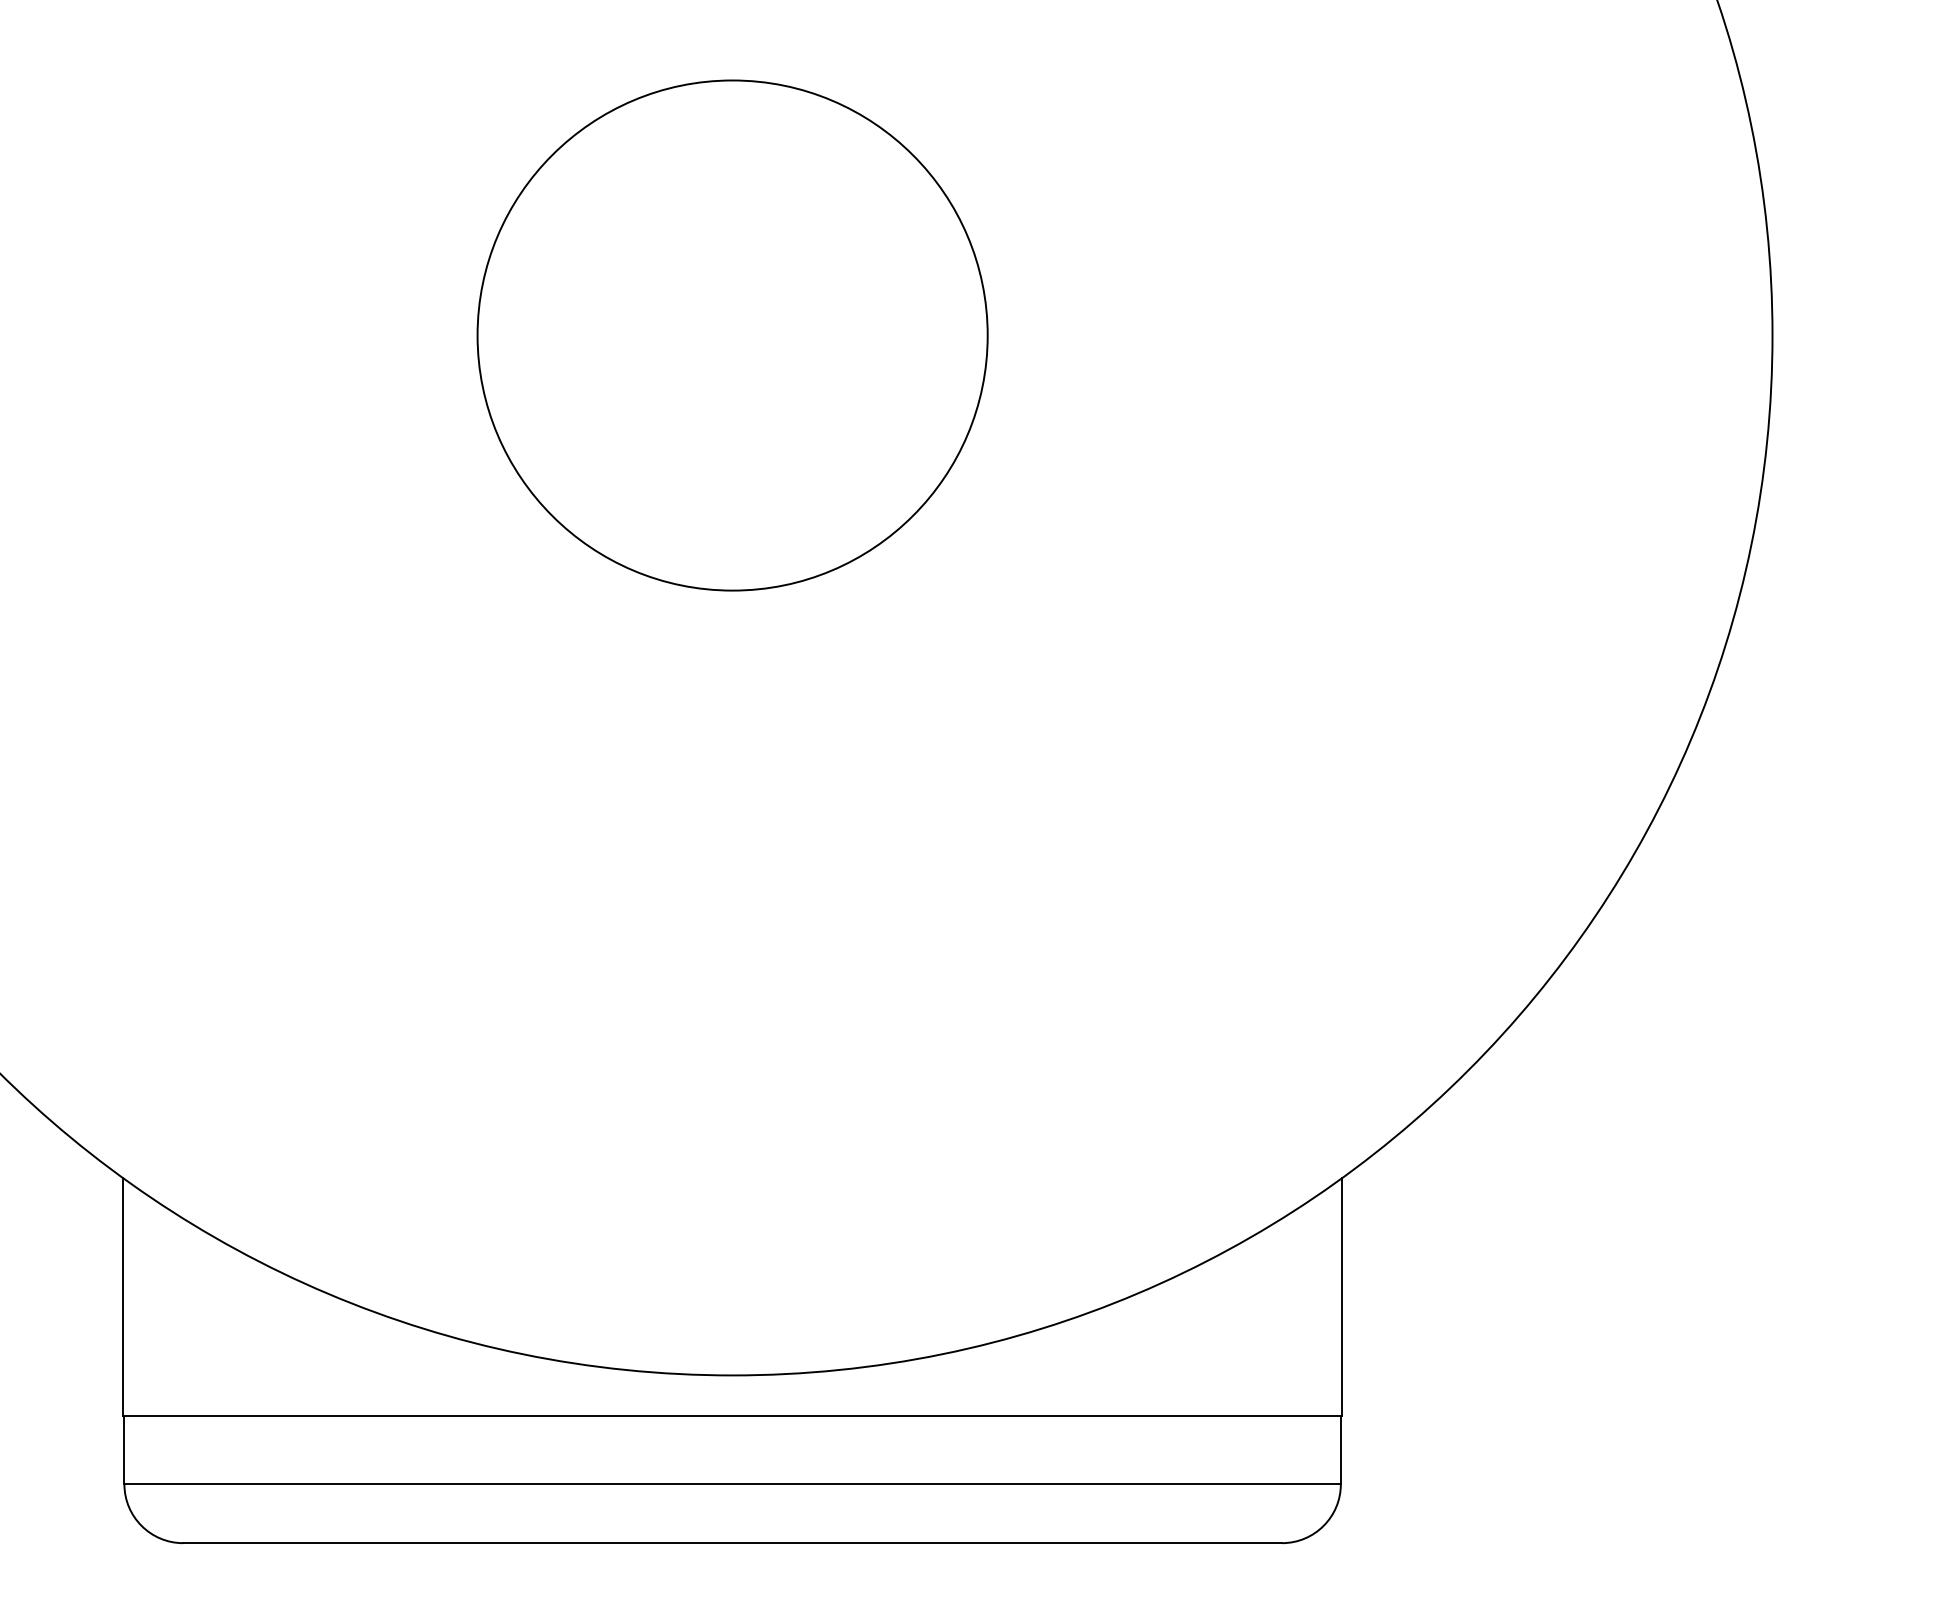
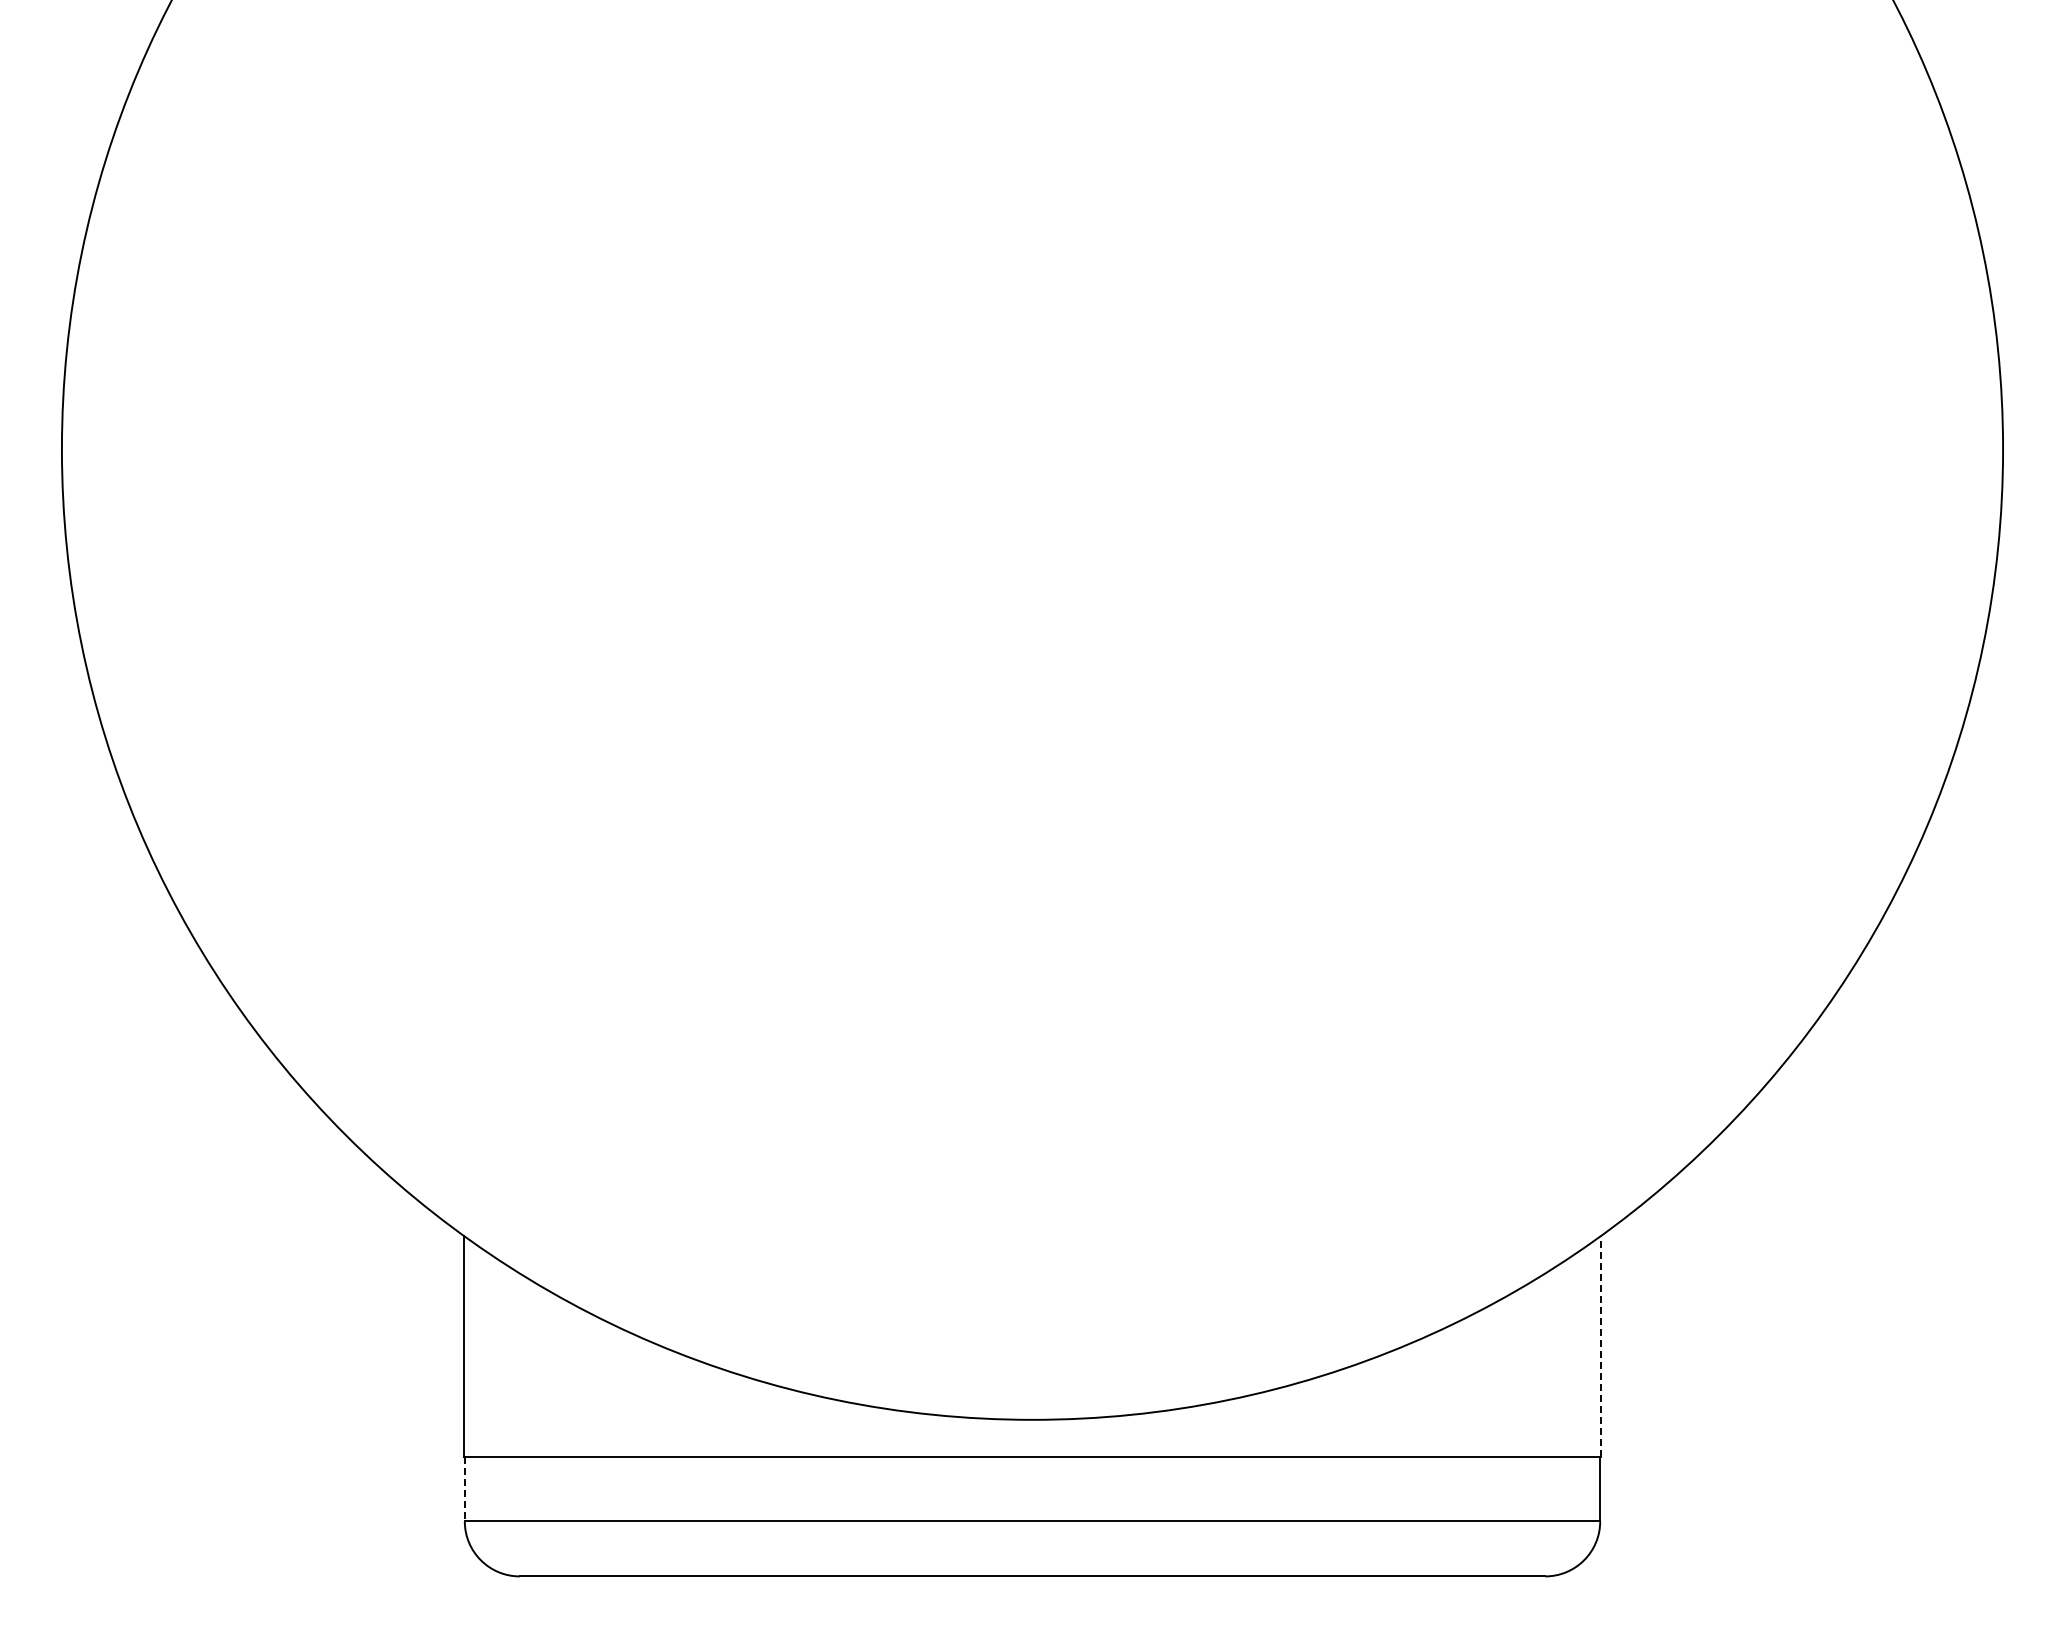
circle: (732, 335) -> (1032, 449), removed
line: (1342, 1296) -> (1601, 1346), solid -> dashed
line: (124, 1450) -> (464, 1489), solid -> dashed

